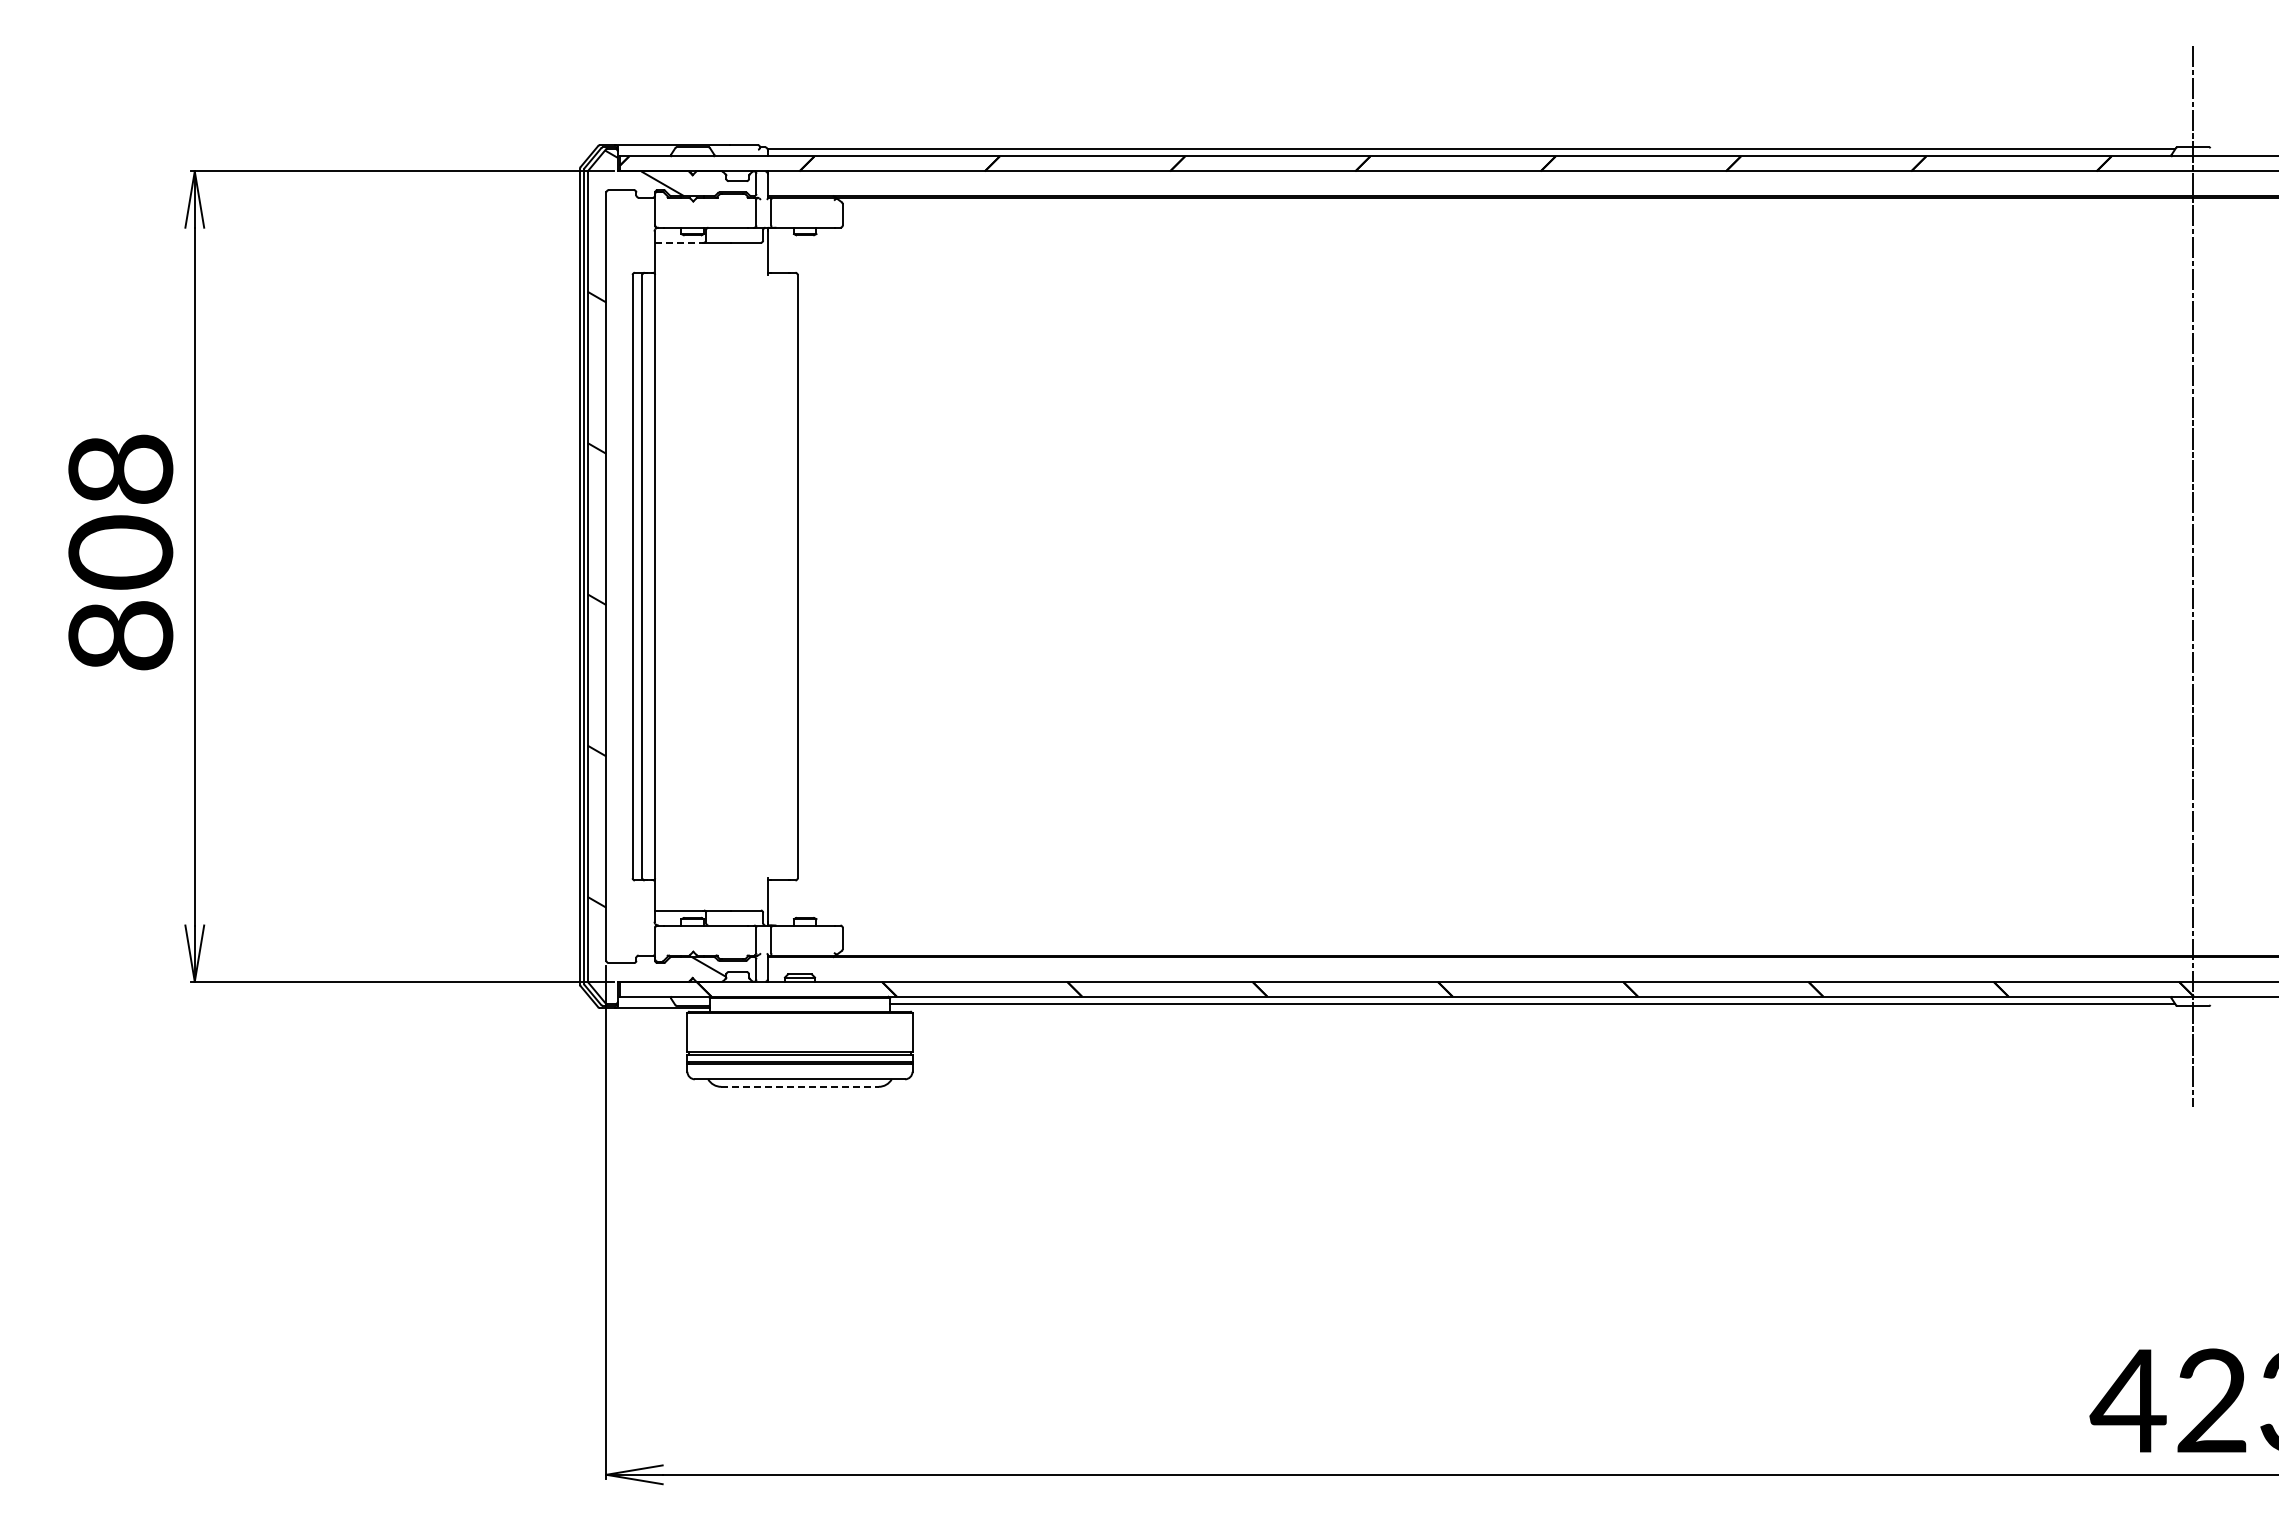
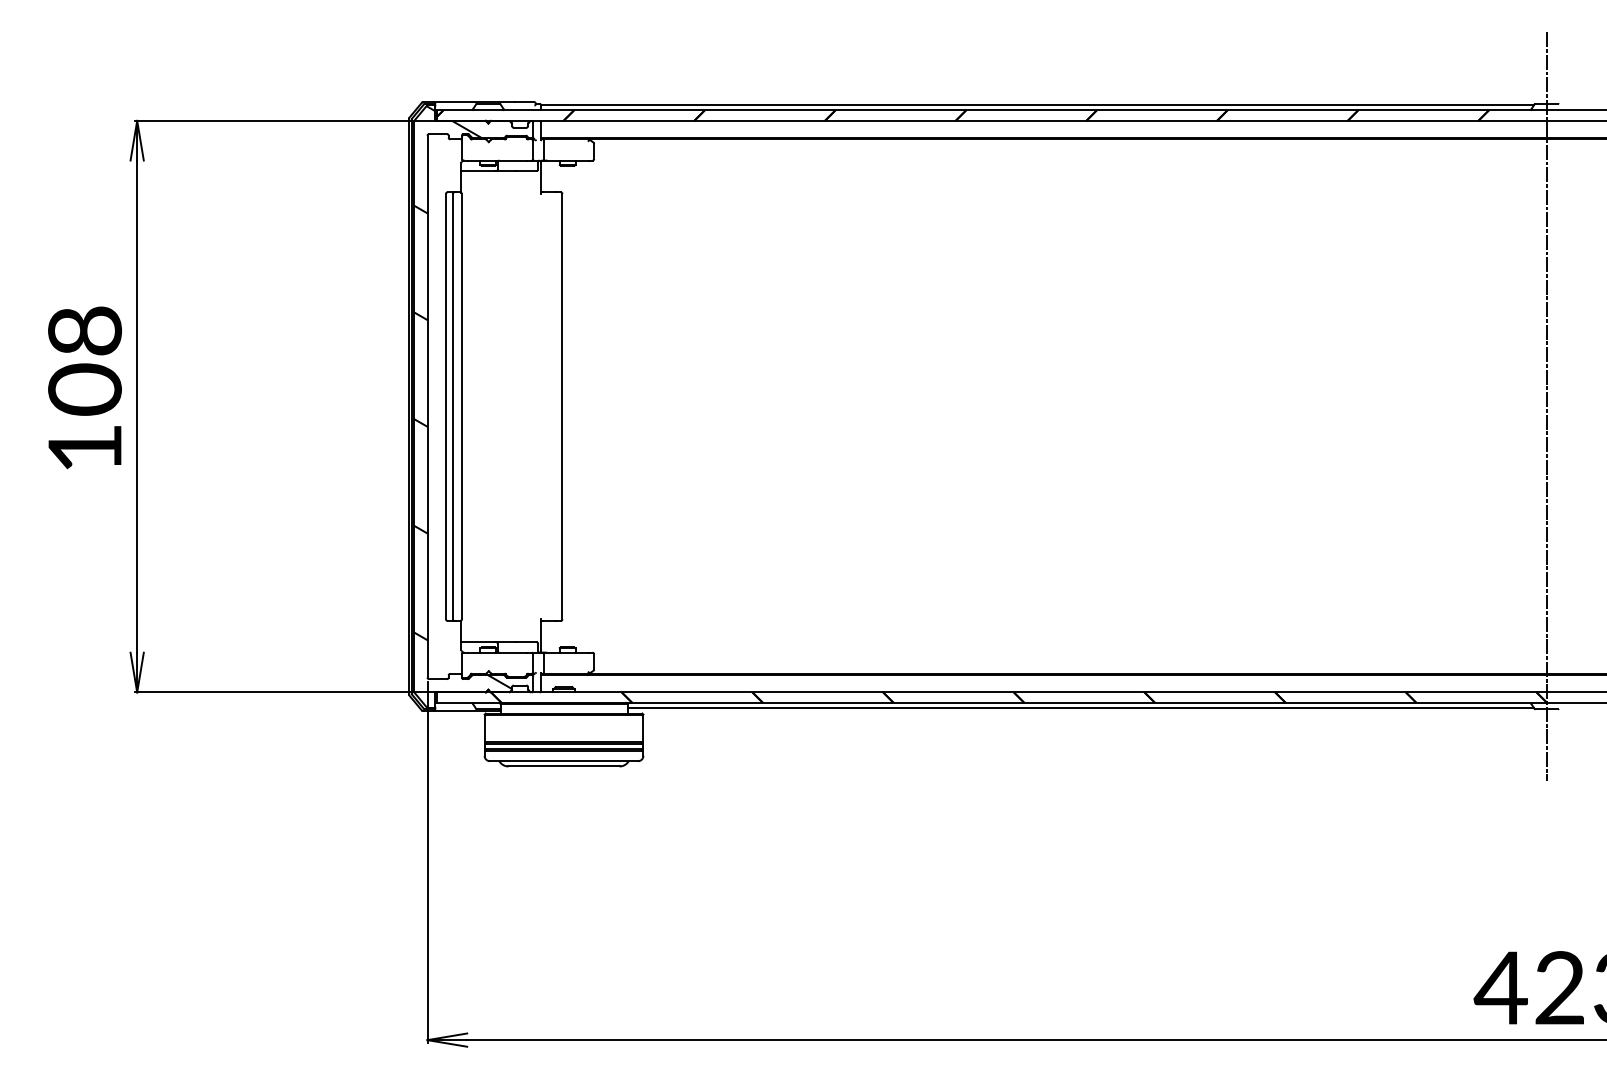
line: (679, 242) -> (479, 170), dashed -> solid
text: (120, 635) -> (84, 448), 808 -> 108
line: (799, 1086) -> (563, 766), dashed -> solid

